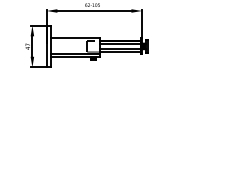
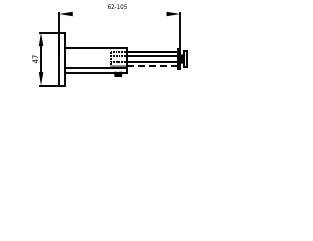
line: (94, 11) -> (119, 14), removed
line: (120, 52) -> (152, 66), solid -> dashed

